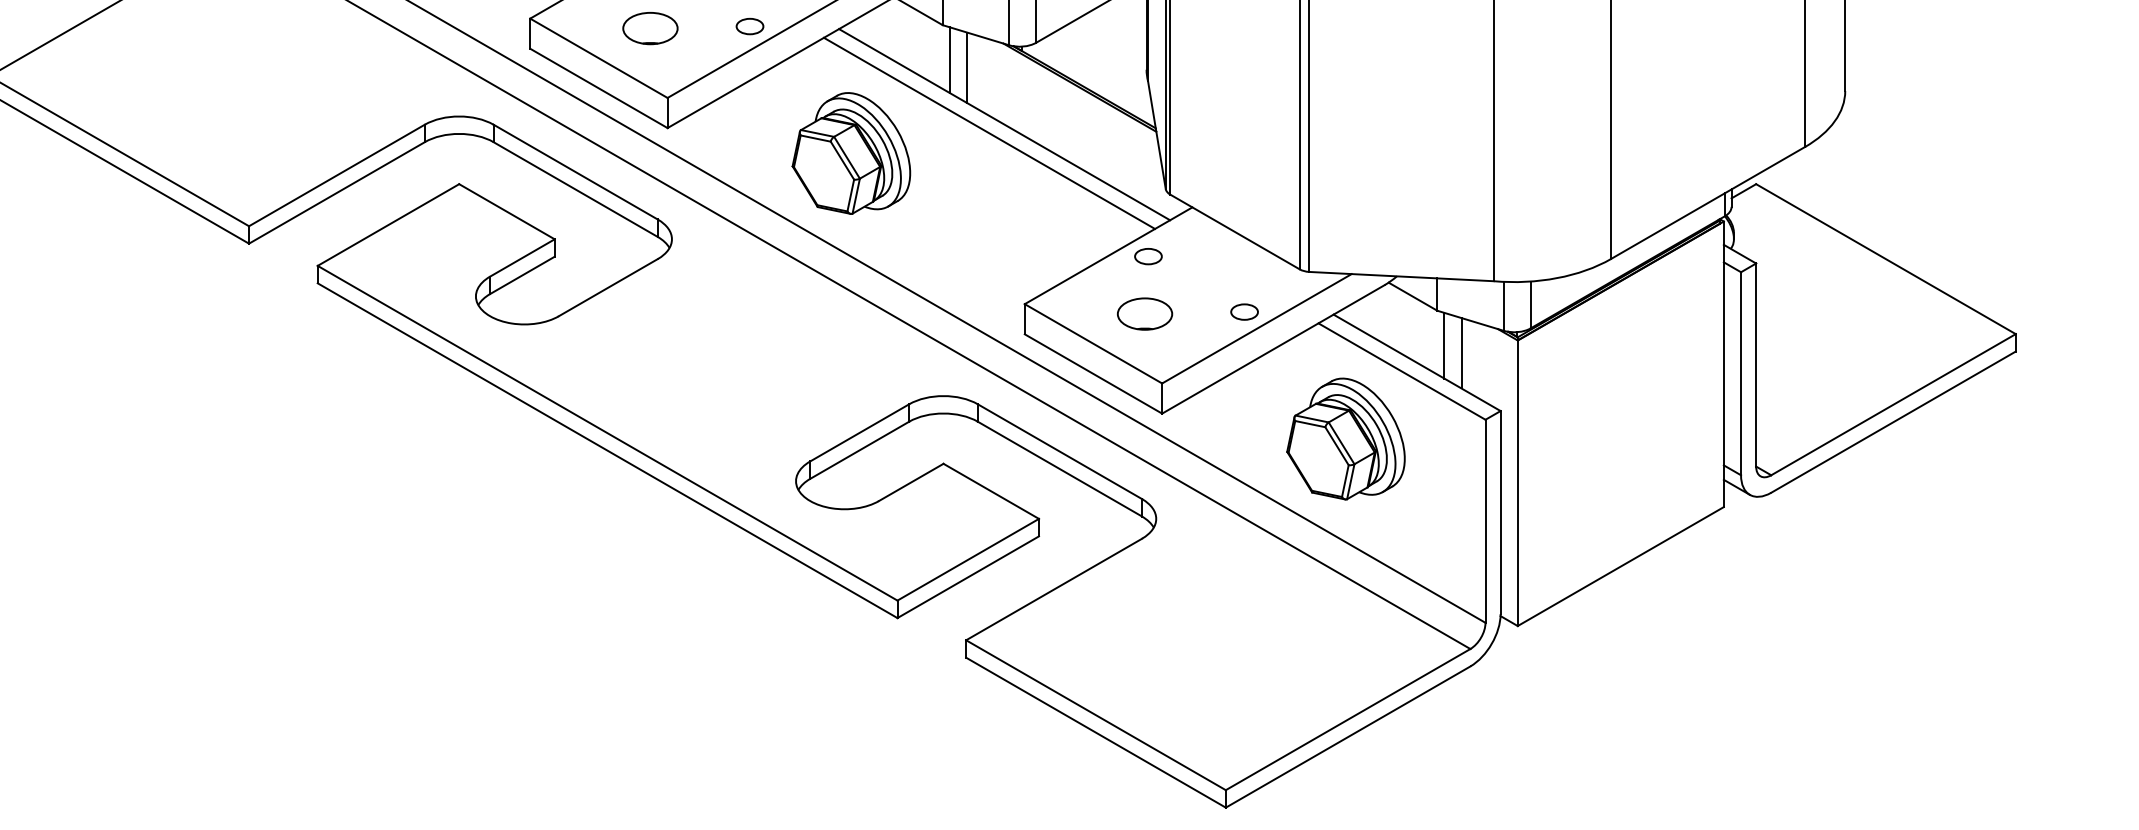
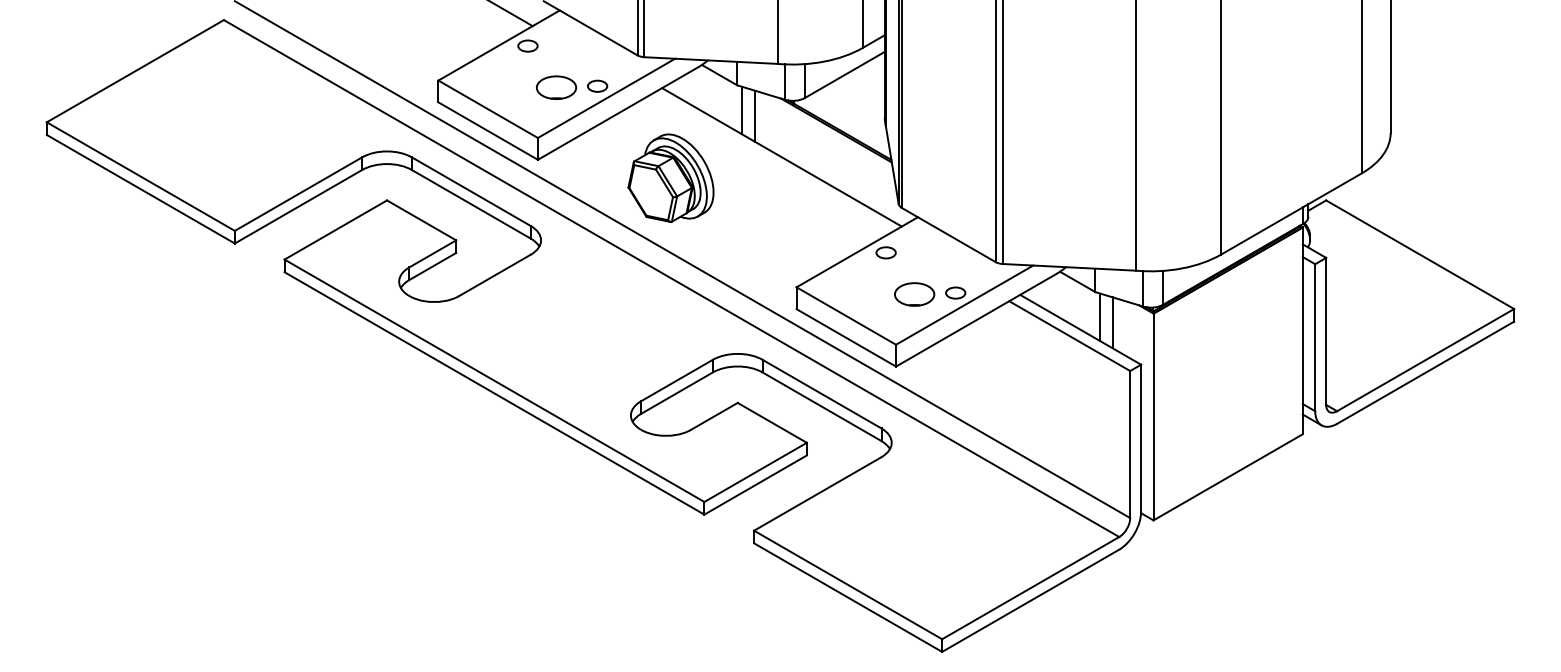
part: (650, 28) -> (556, 87), moved
line: (988, 133) -> (770, 163), removed
part: (1144, 314) -> (914, 294), moved
part: (1345, 438) -> (1028, 384), removed

